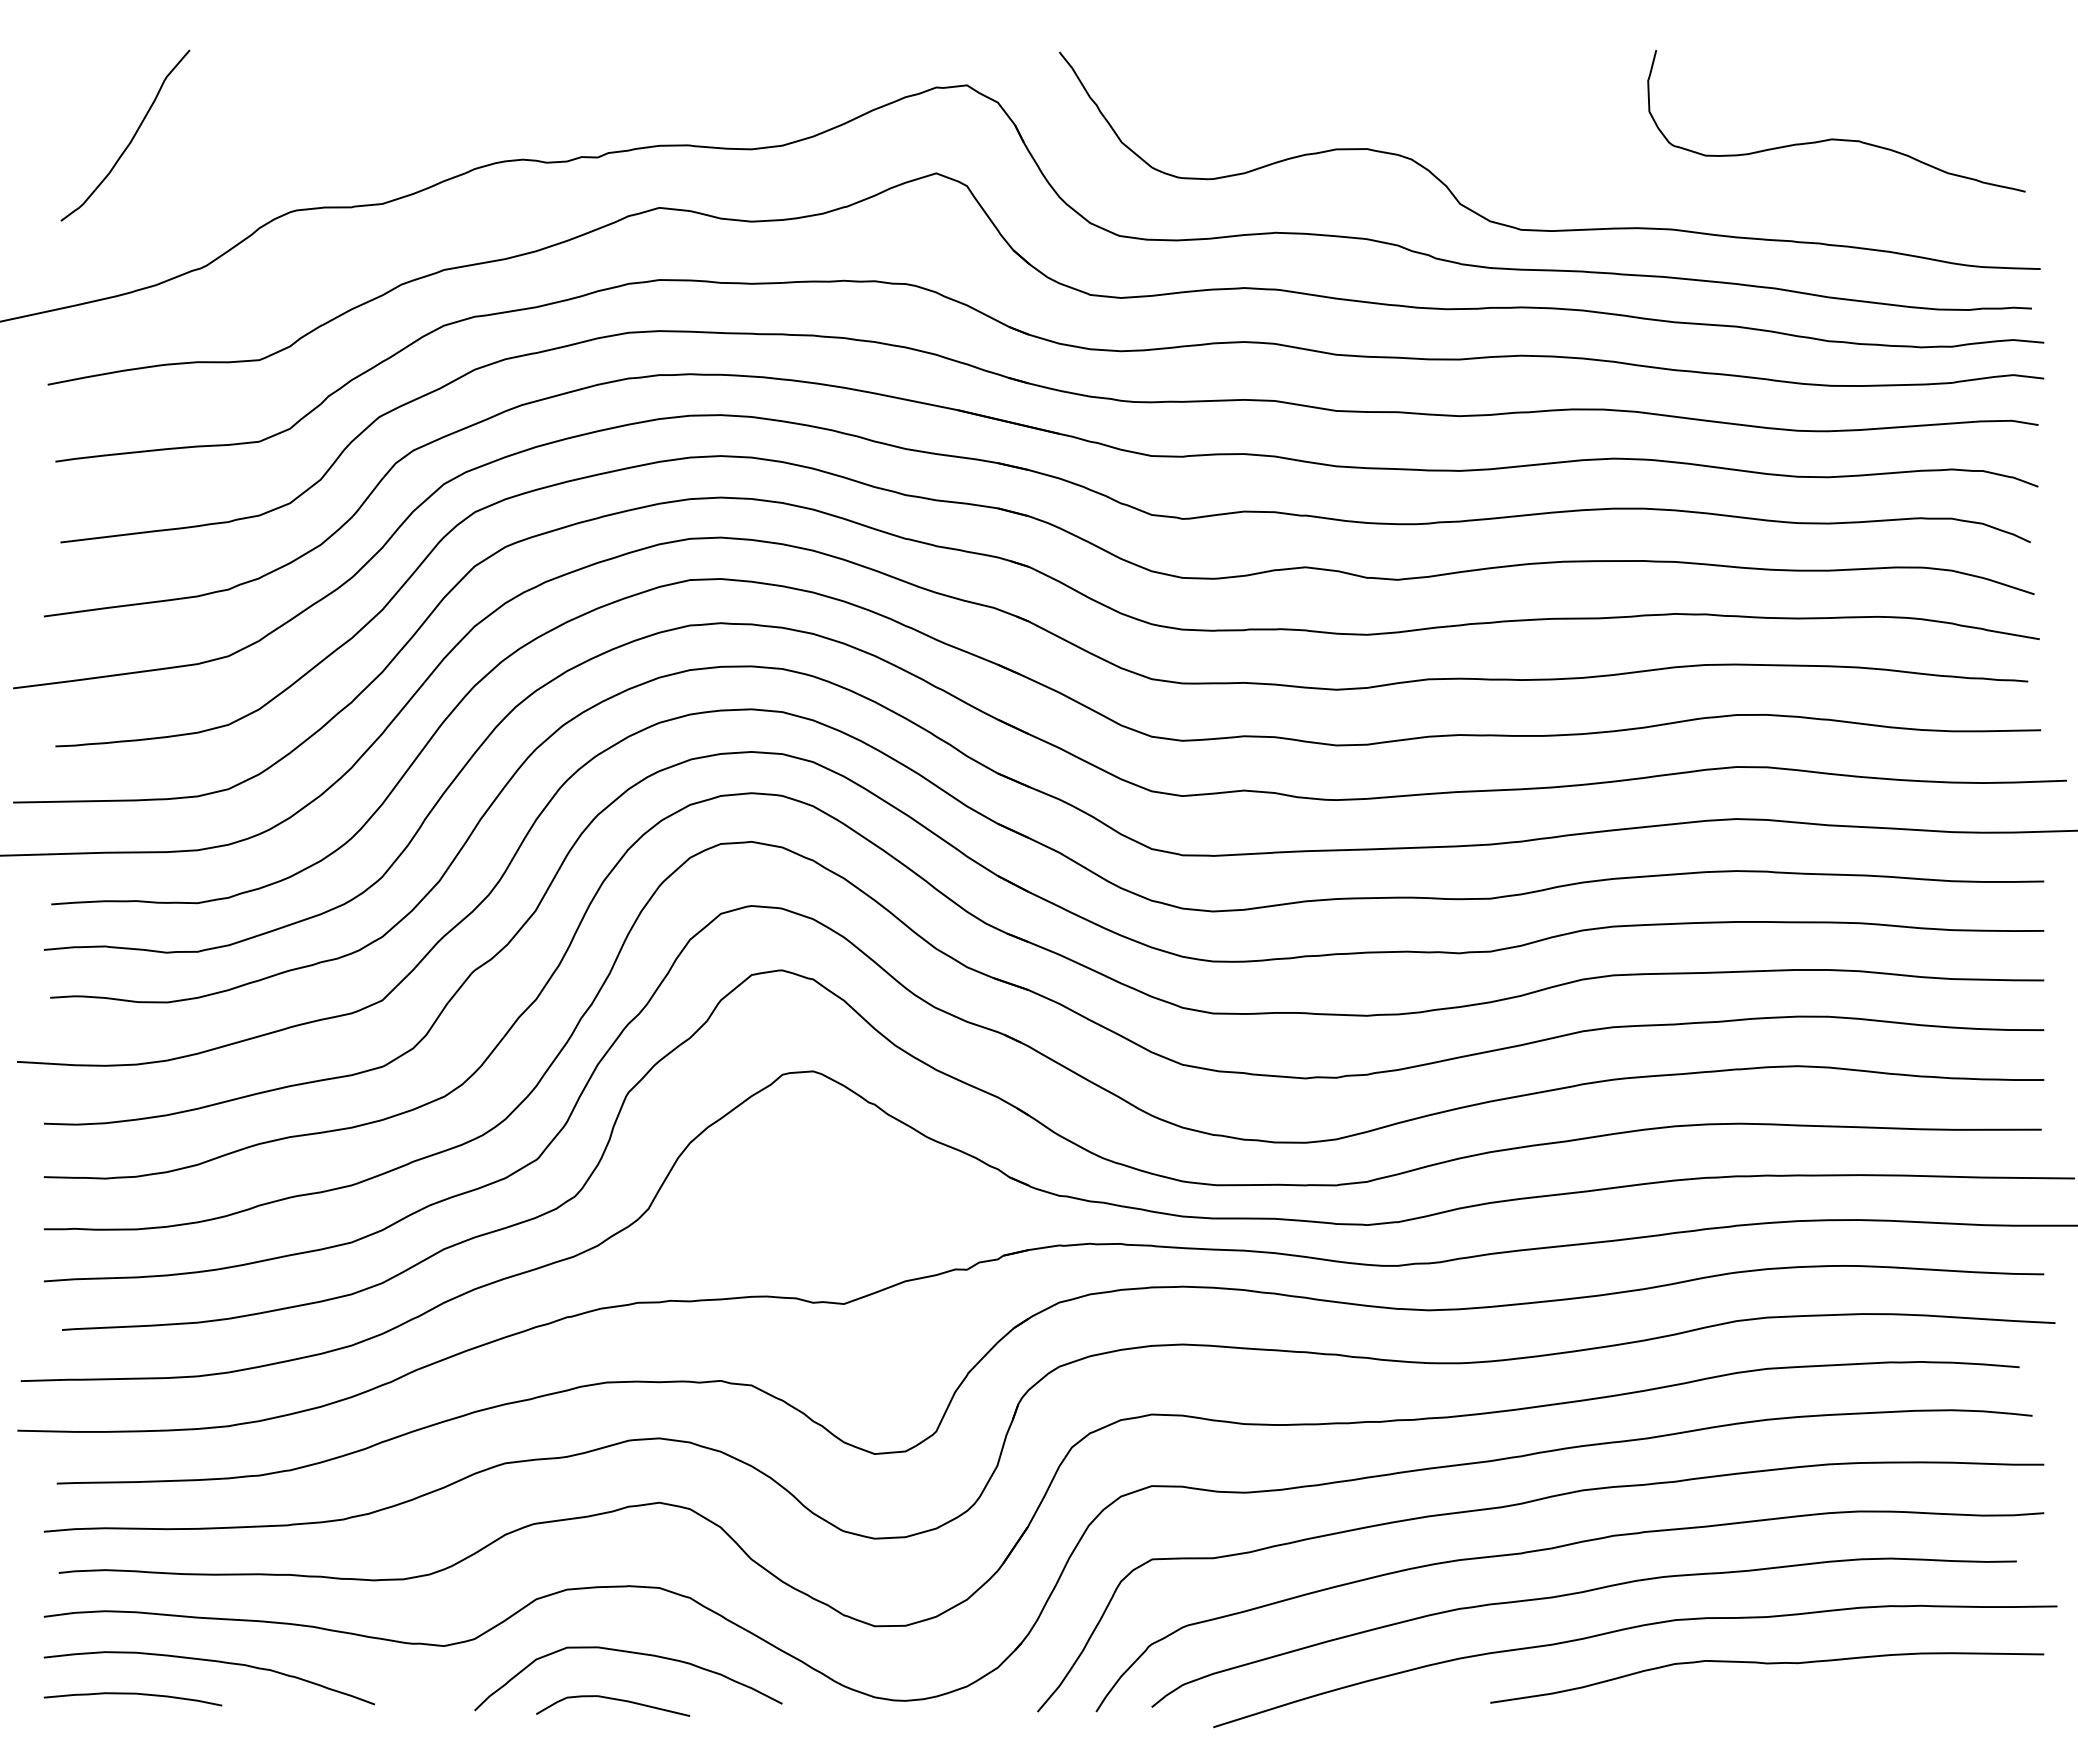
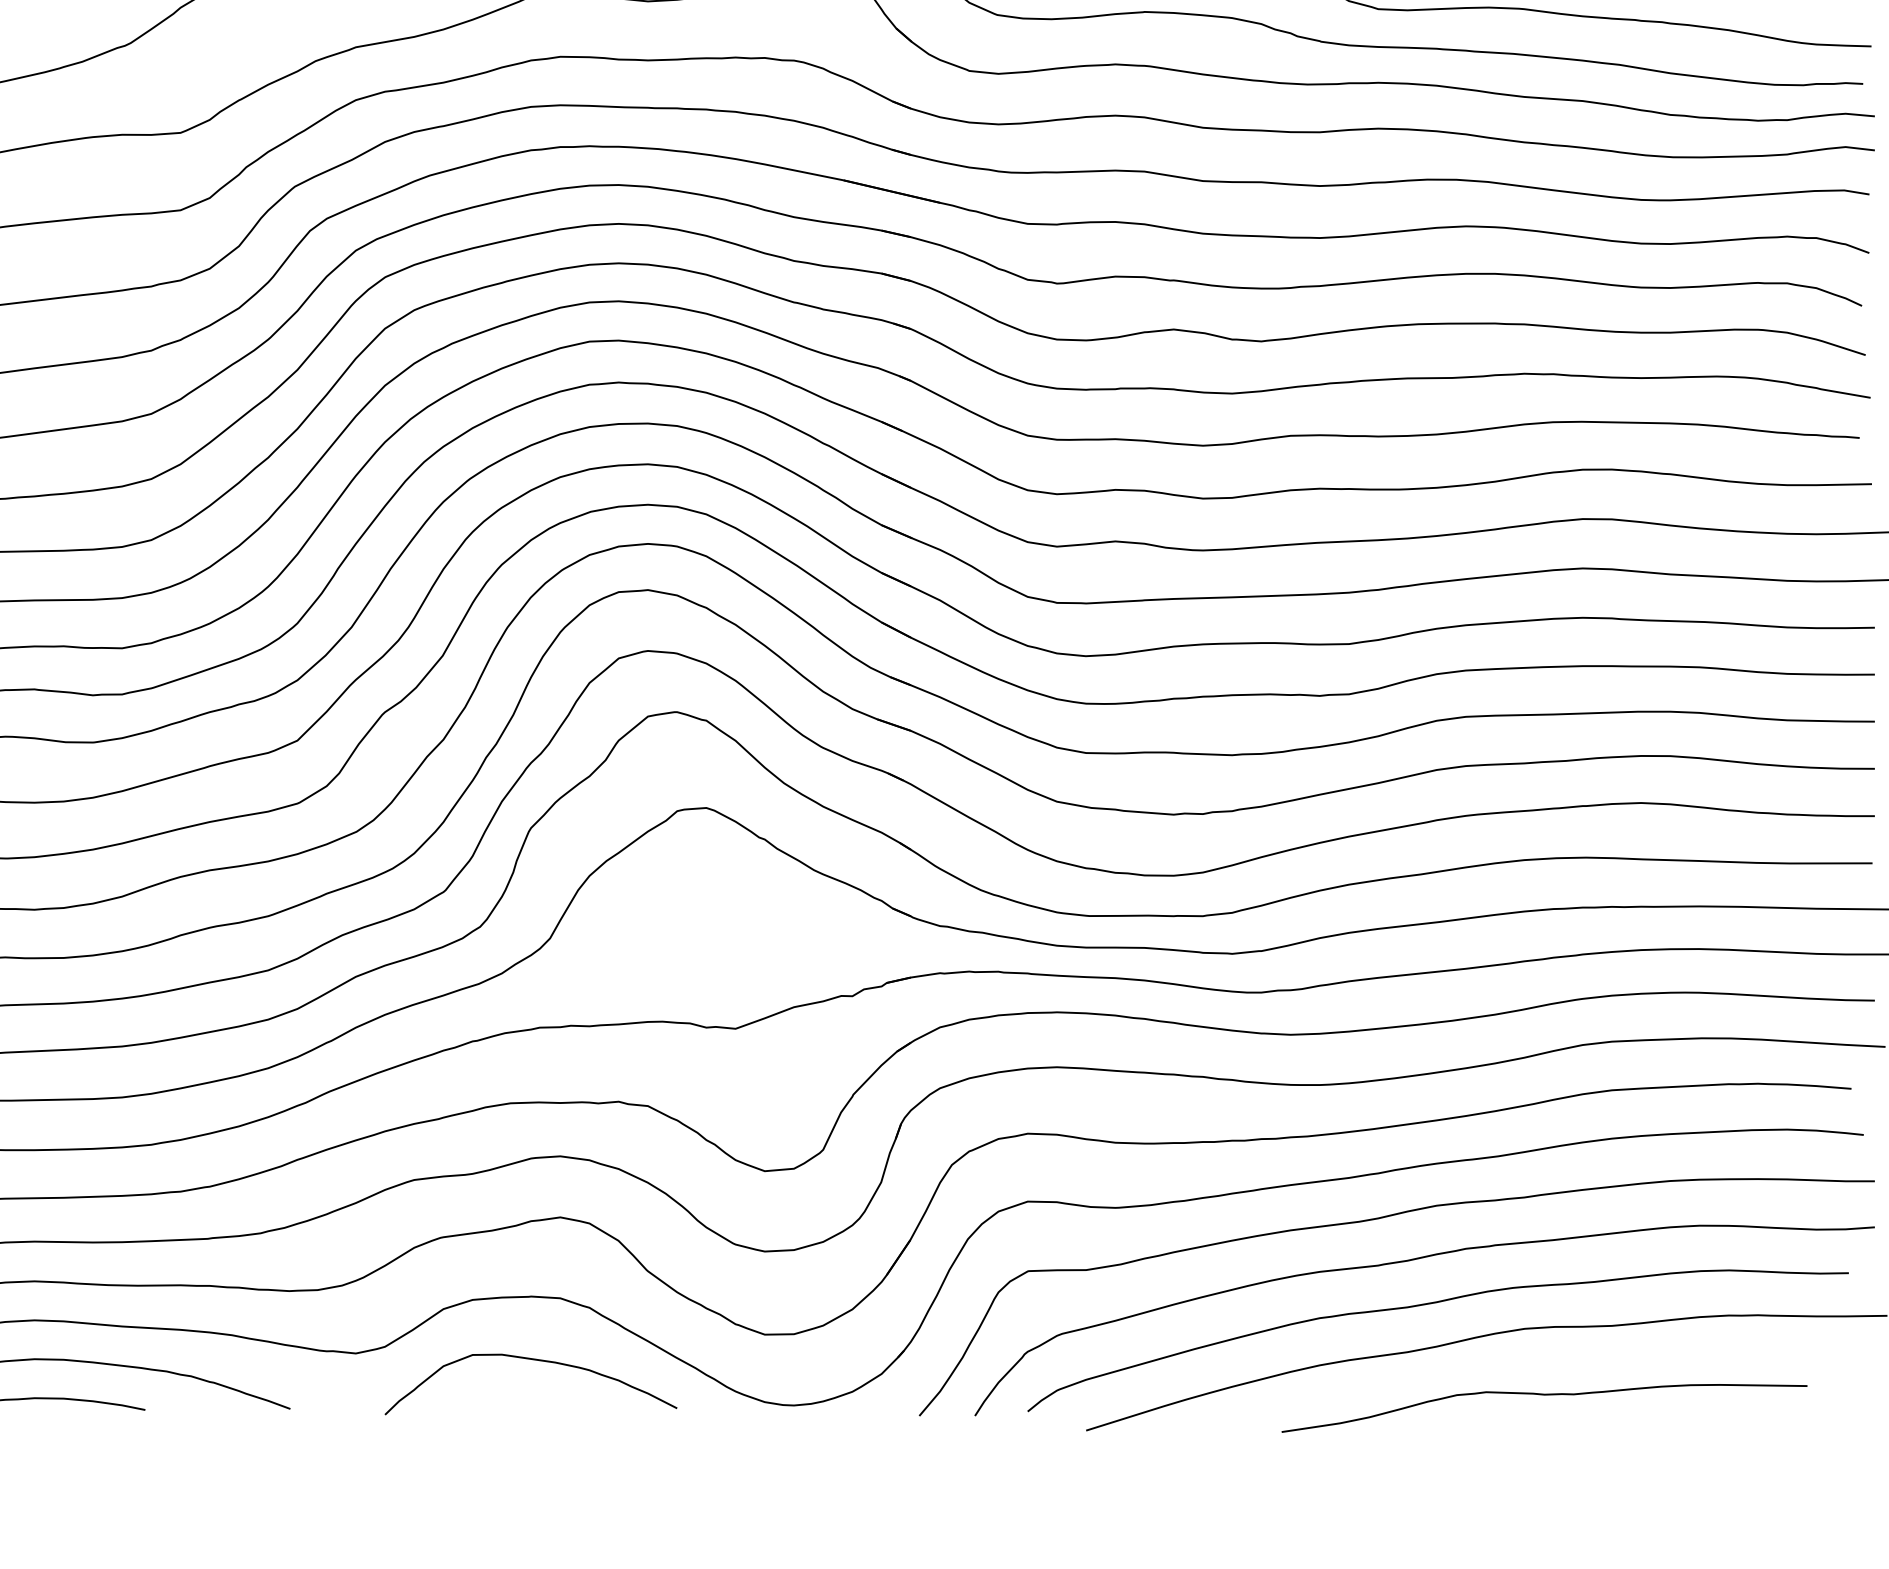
curve: (1767, 1664) -> (1544, 1395), moved
curve: (615, 1700) -> (518, 1405), removed

